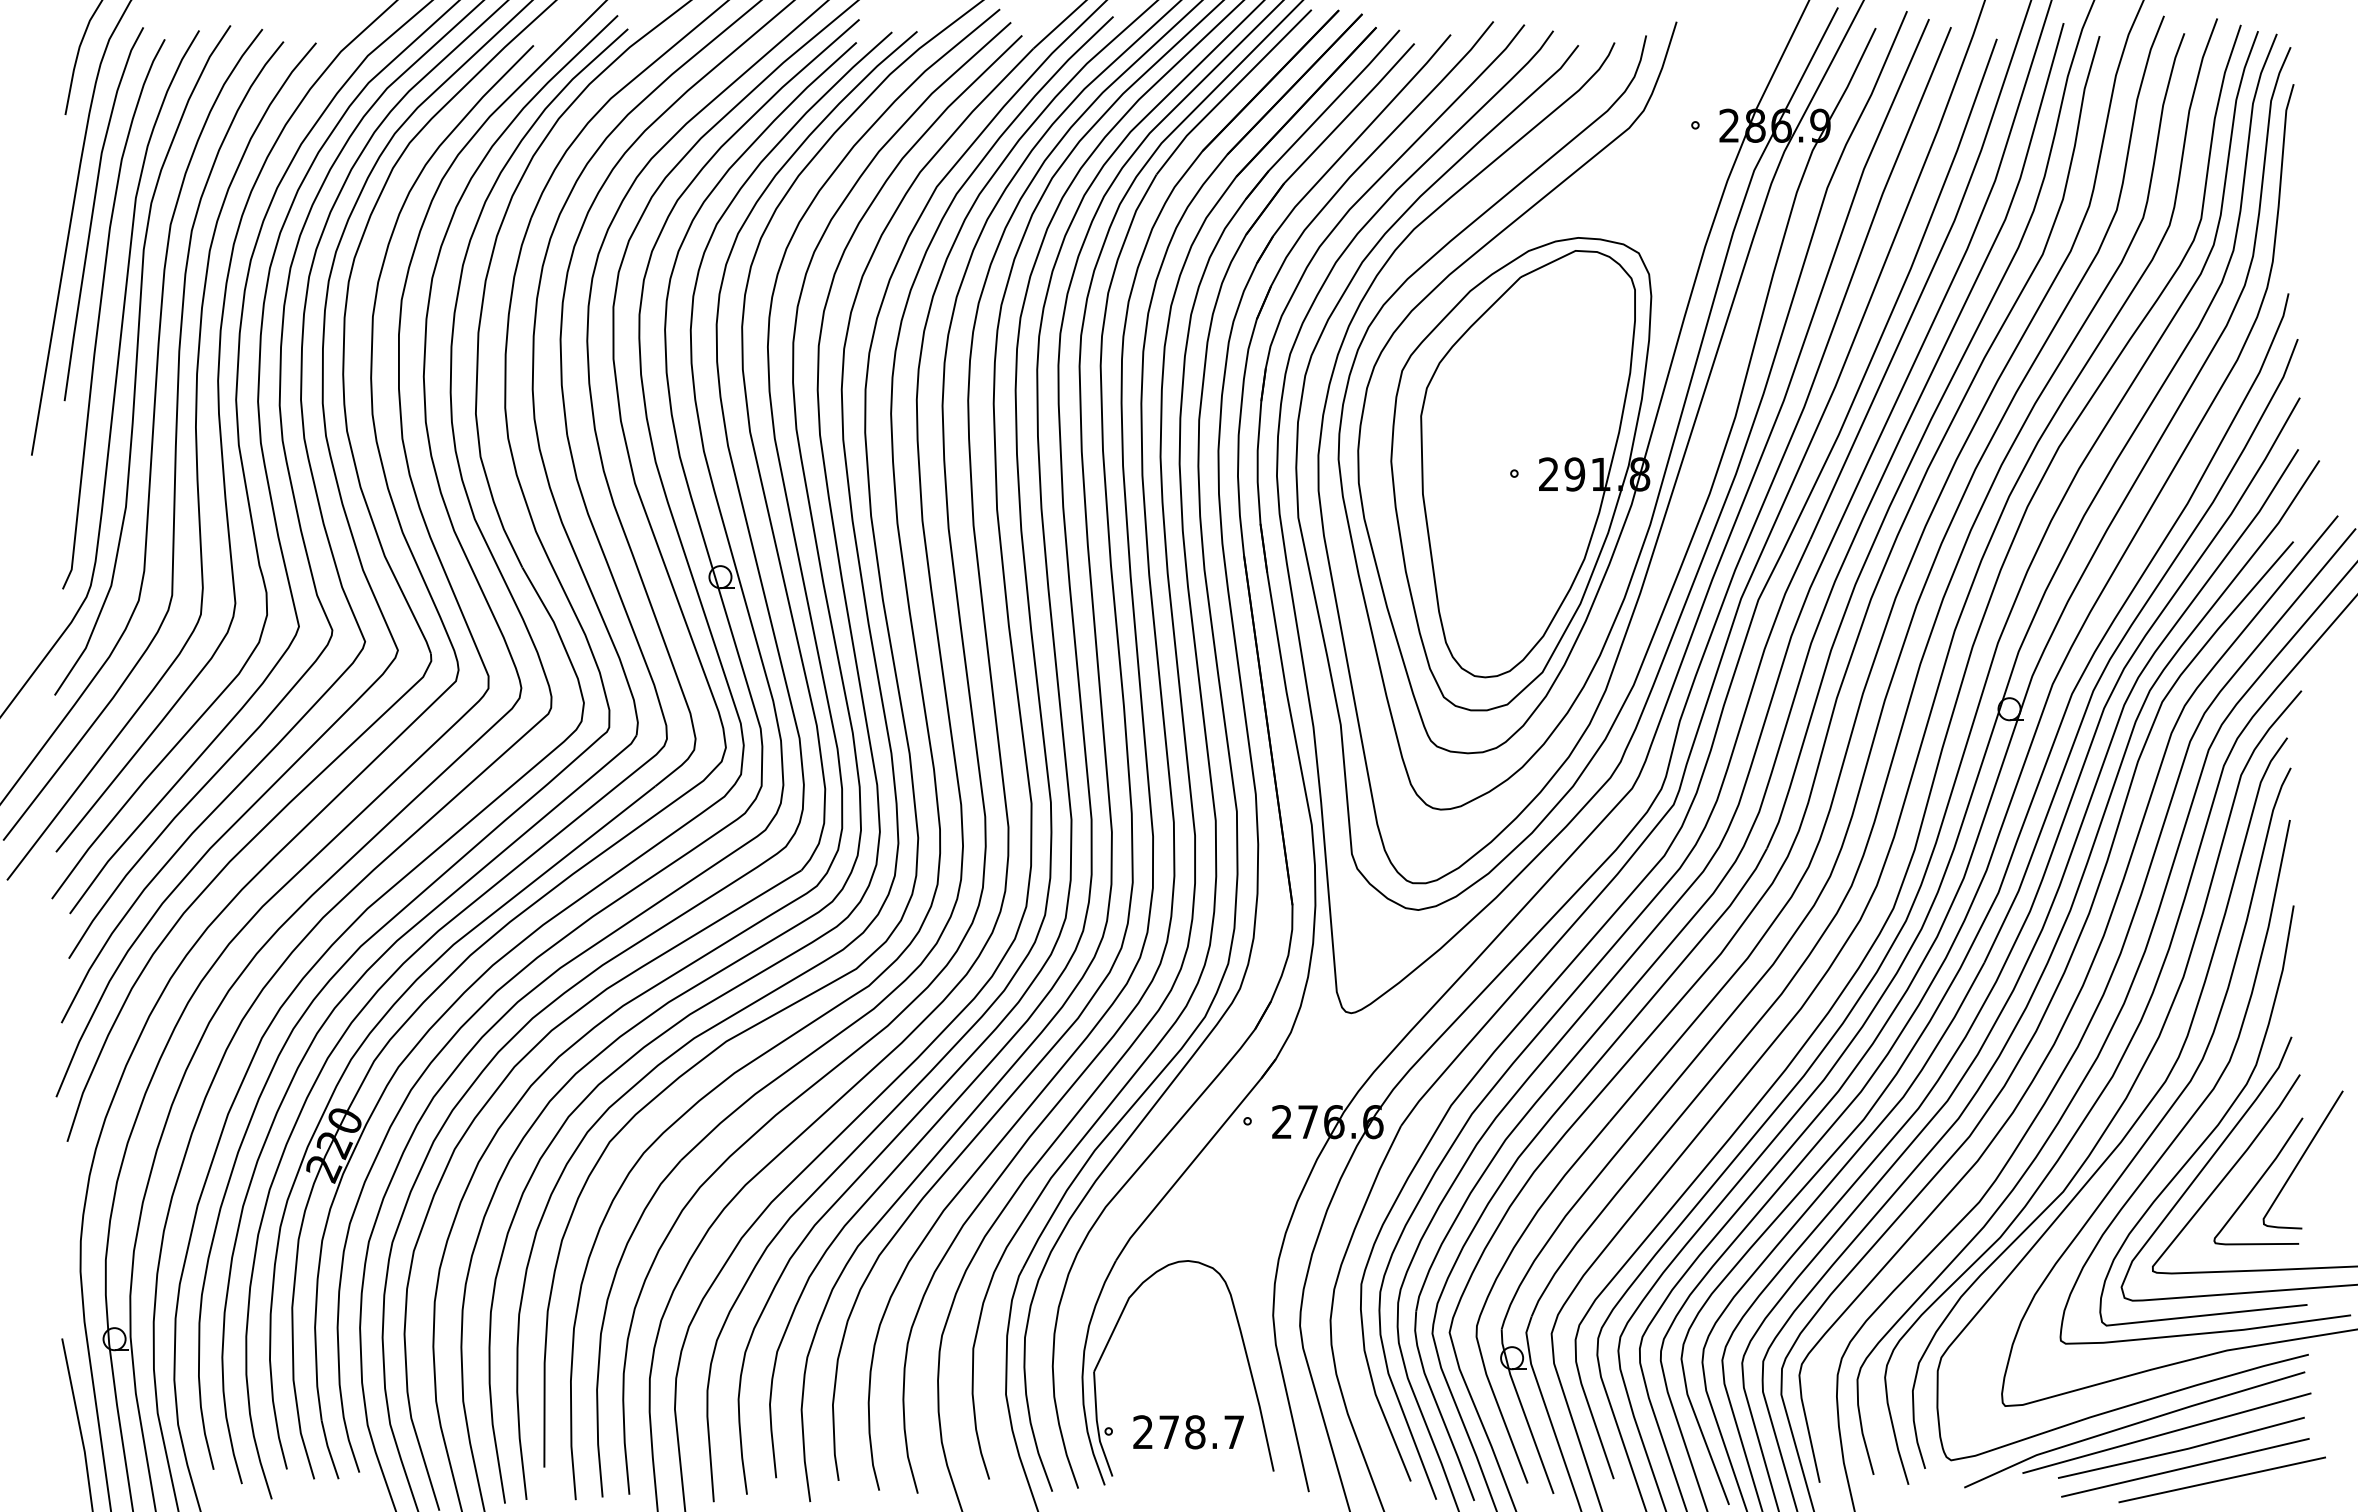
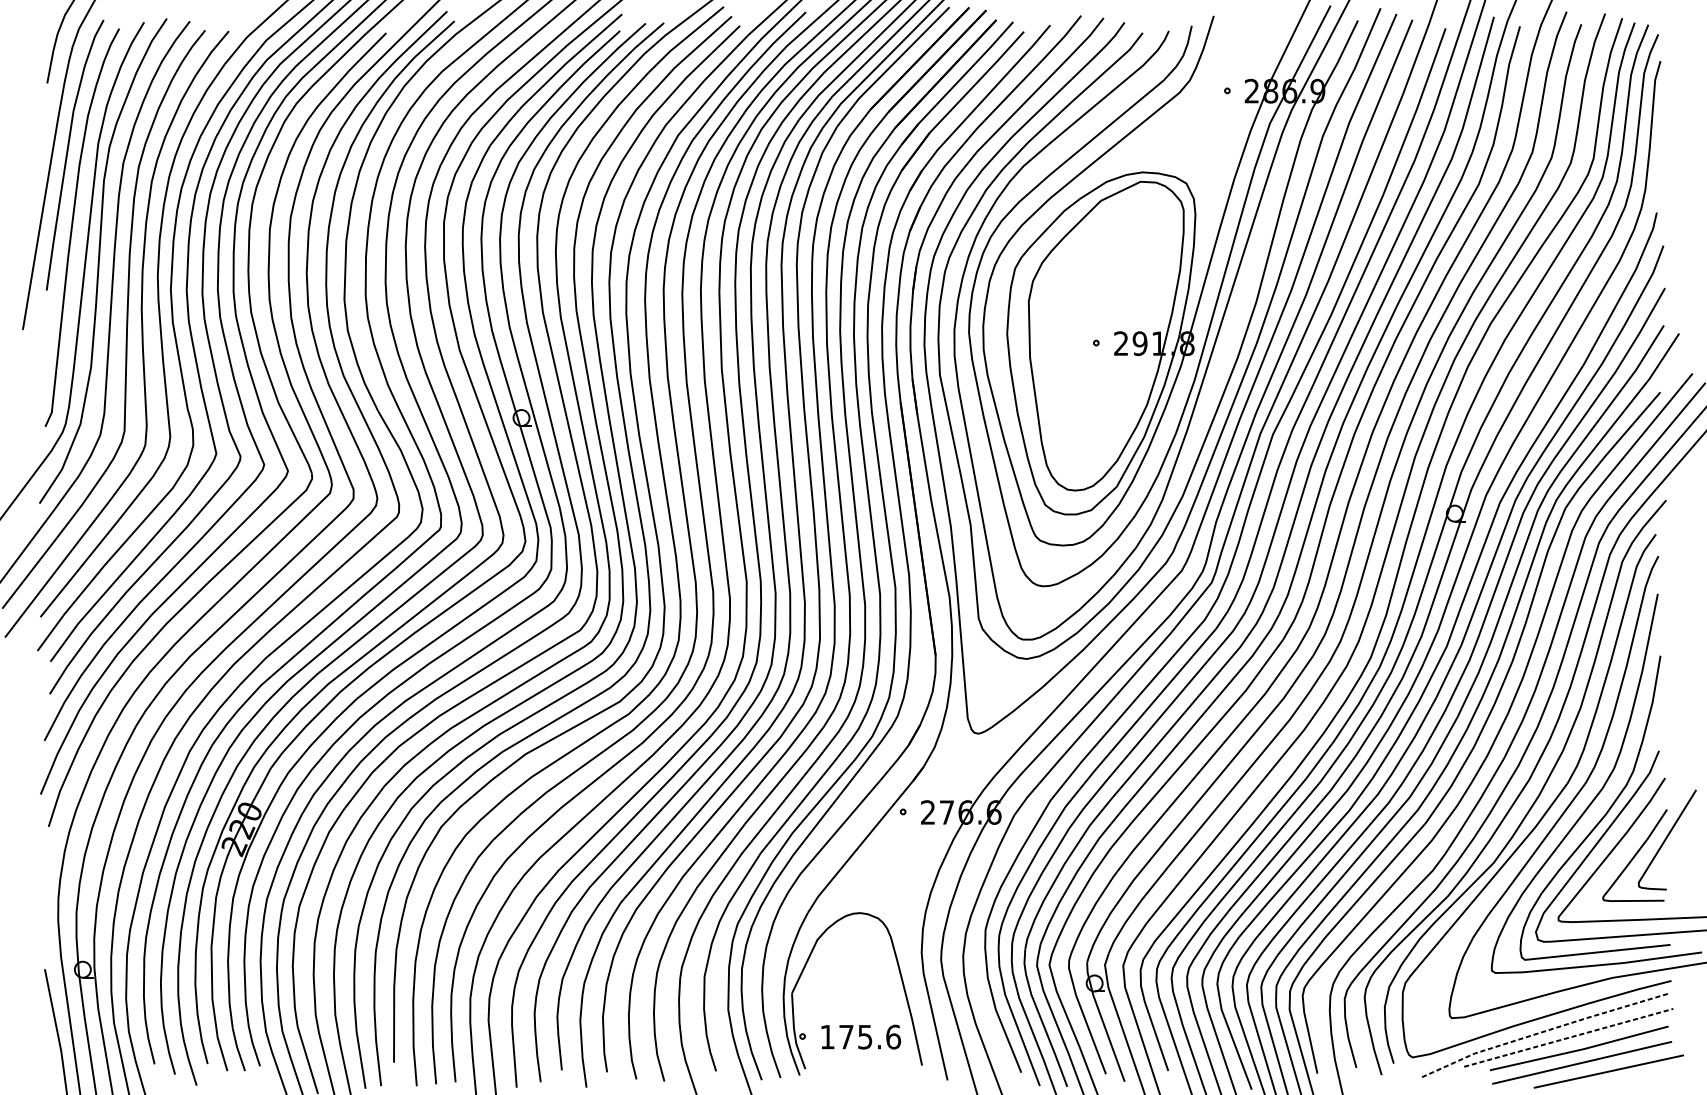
line: (2132, 1424) -> (1543, 1031), solid -> dashed
text: (1188, 1432) -> (860, 1037), 278.7 -> 175.6
line: (2166, 1433) -> (1568, 1038), solid -> dashed

